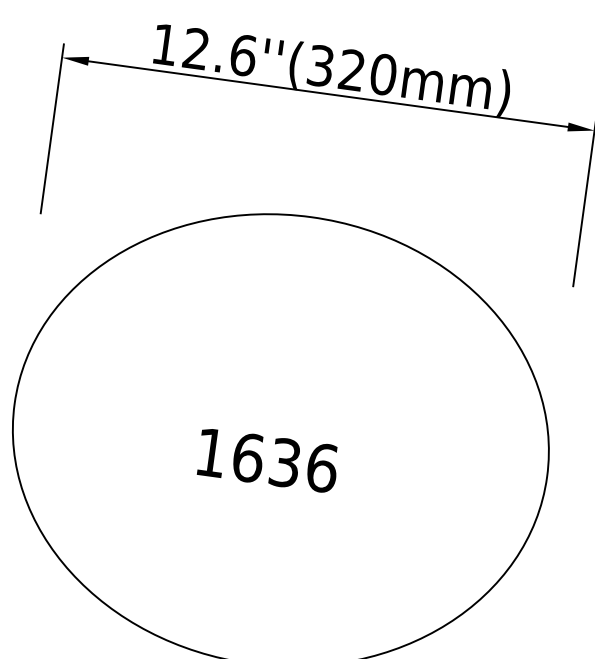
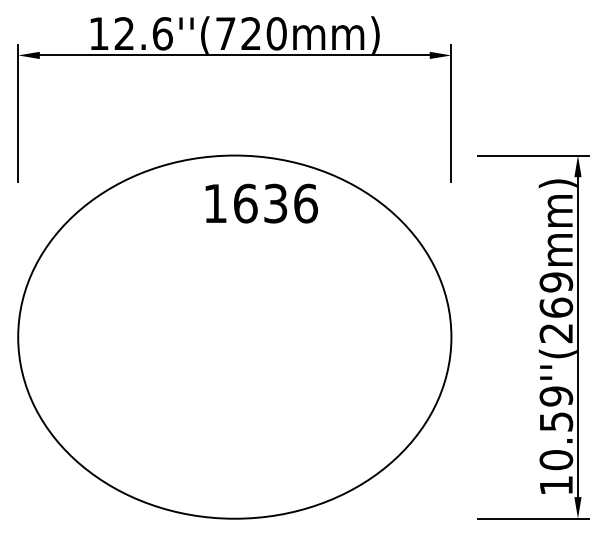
text: (320, 65) -> (225, 33), 12.6''(320mm) -> 12.6''(720mm)
text: (267, 460) -> (261, 203), moved

